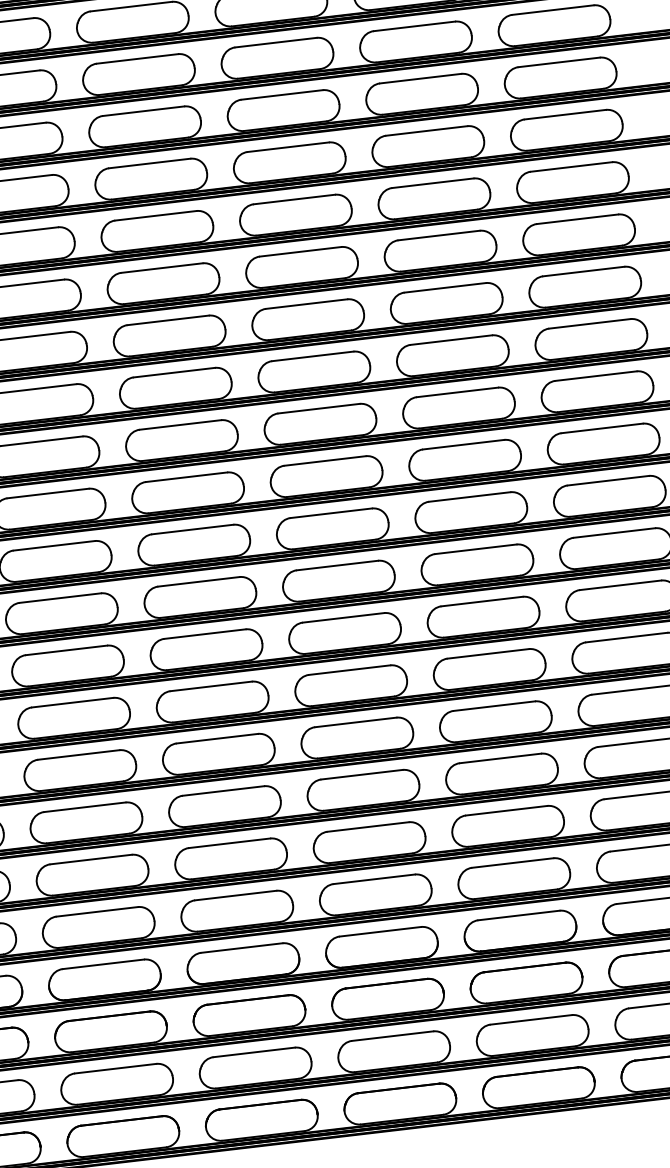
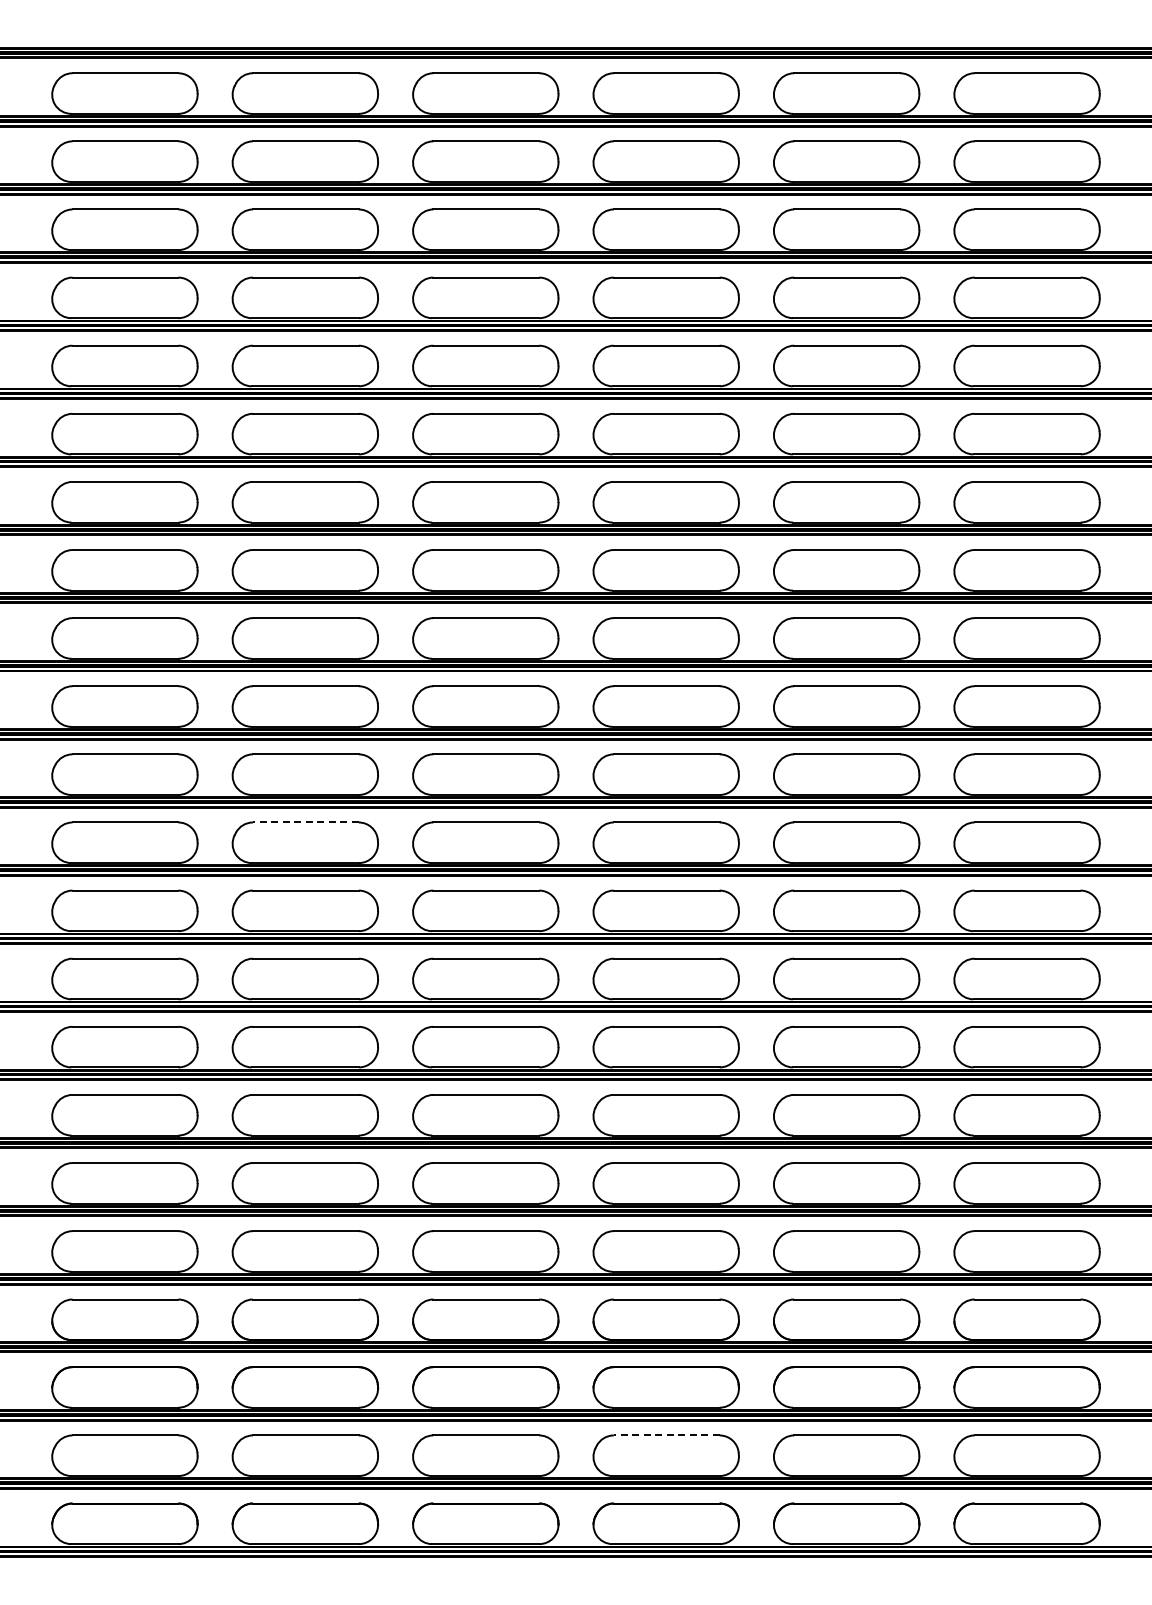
line: (60, 598) -> (305, 822), solid -> dashed
line: (392, 1036) -> (666, 1435), solid -> dashed

